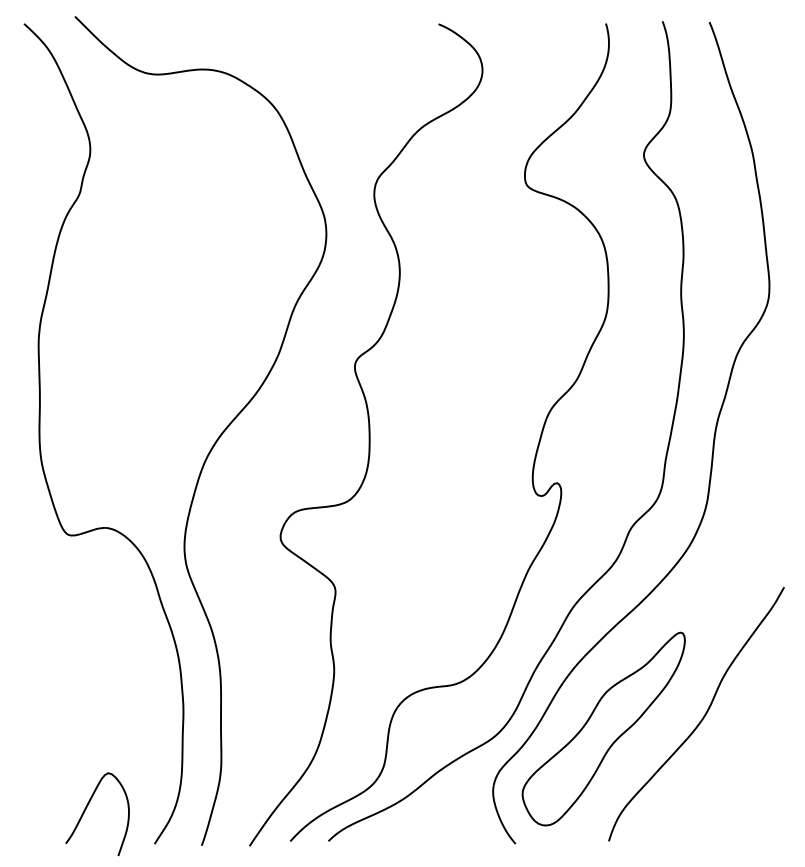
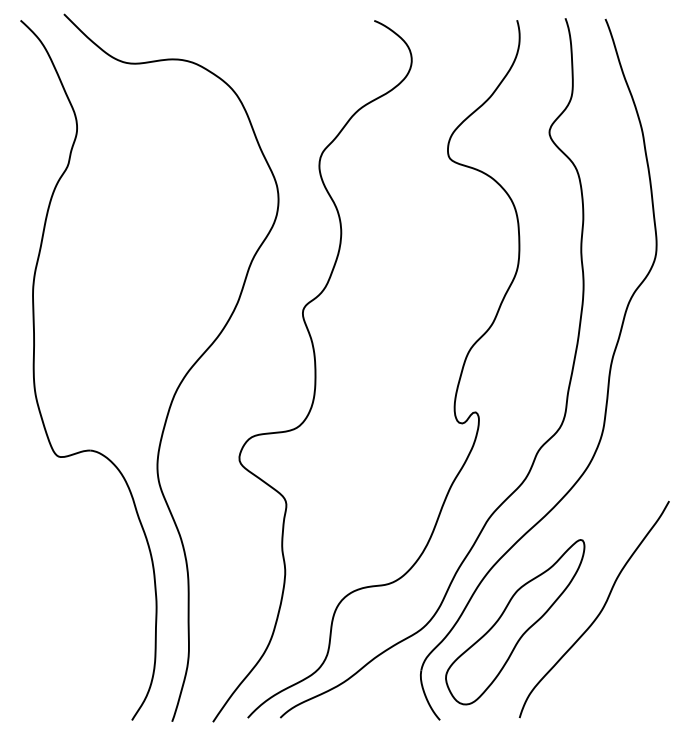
curve: (87, 807) -> (74, 689), removed

